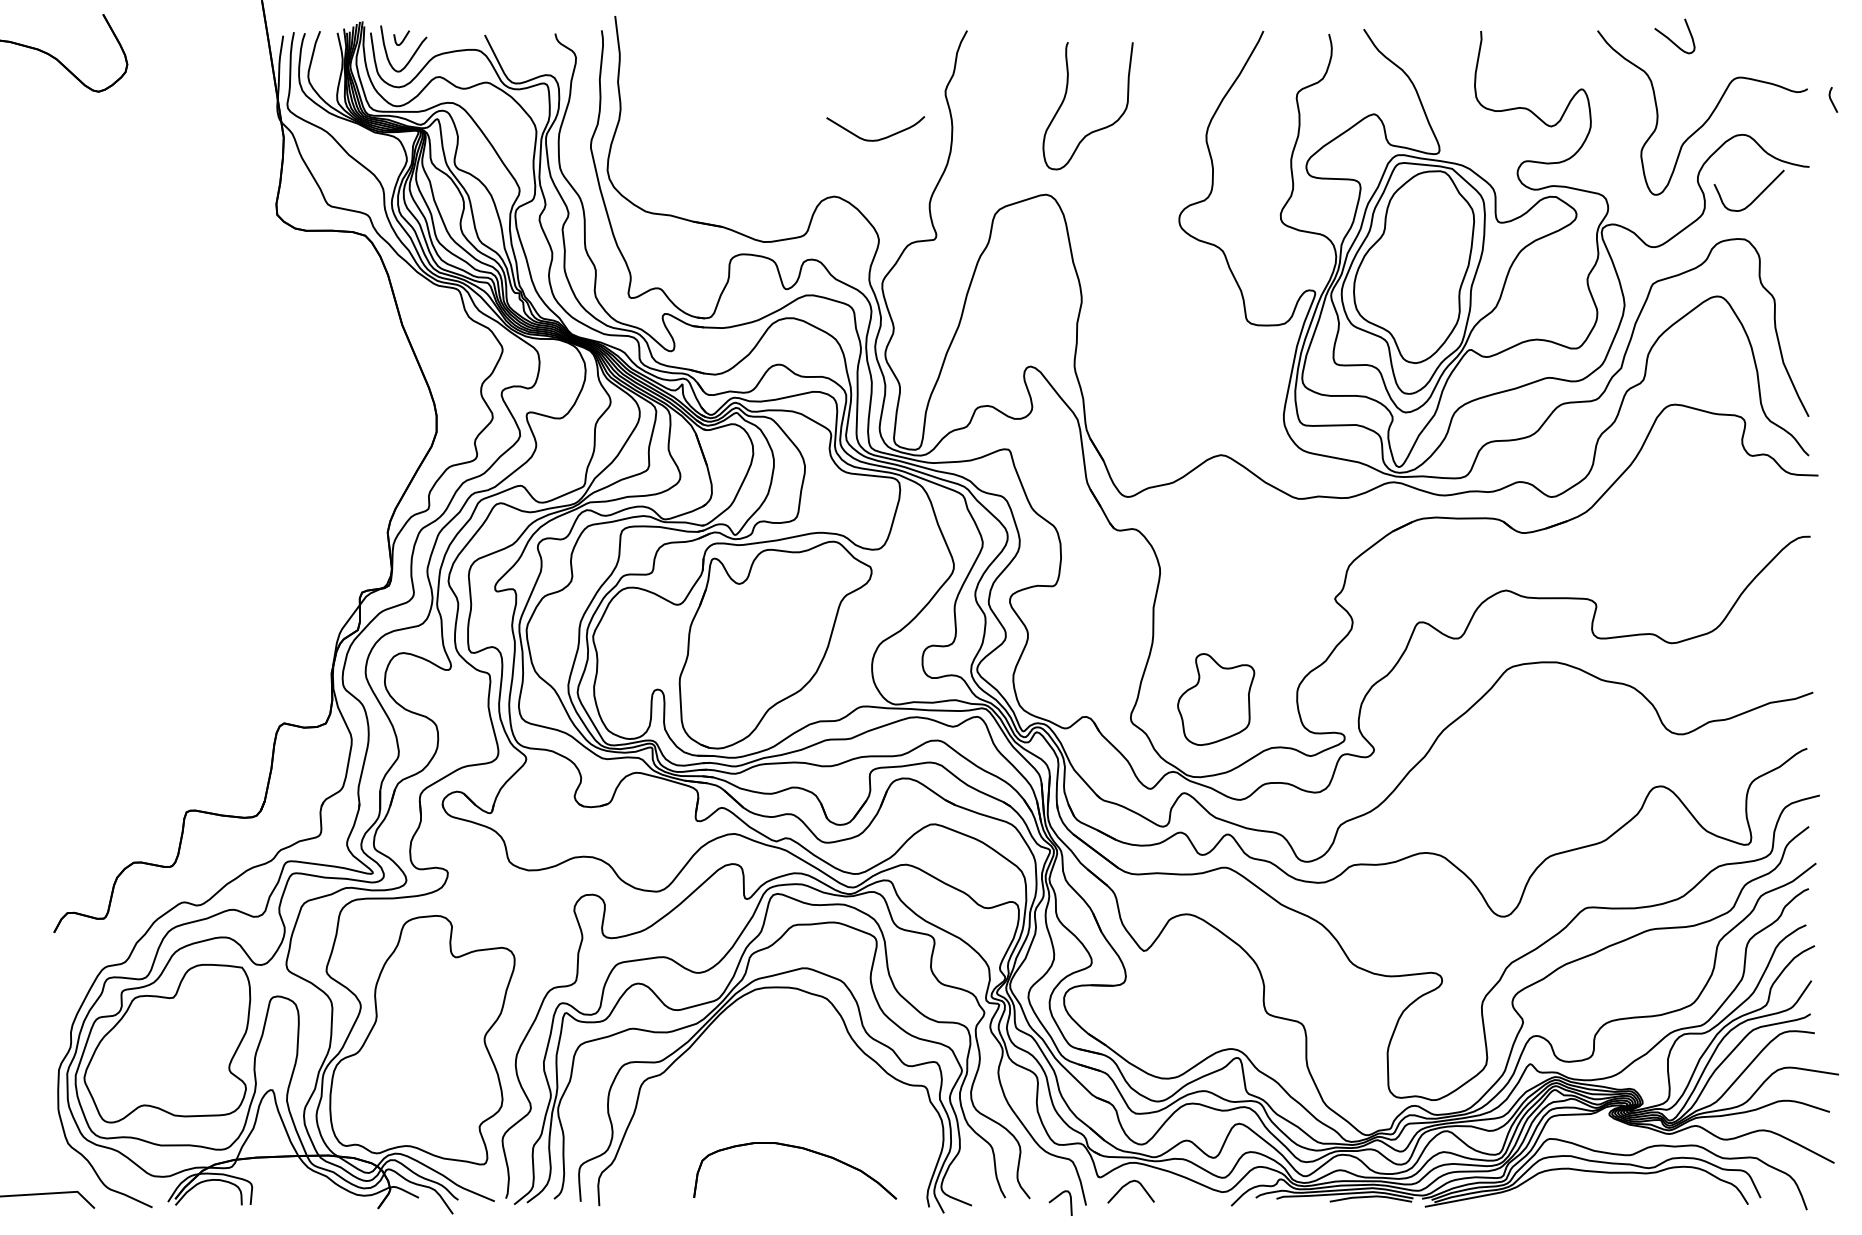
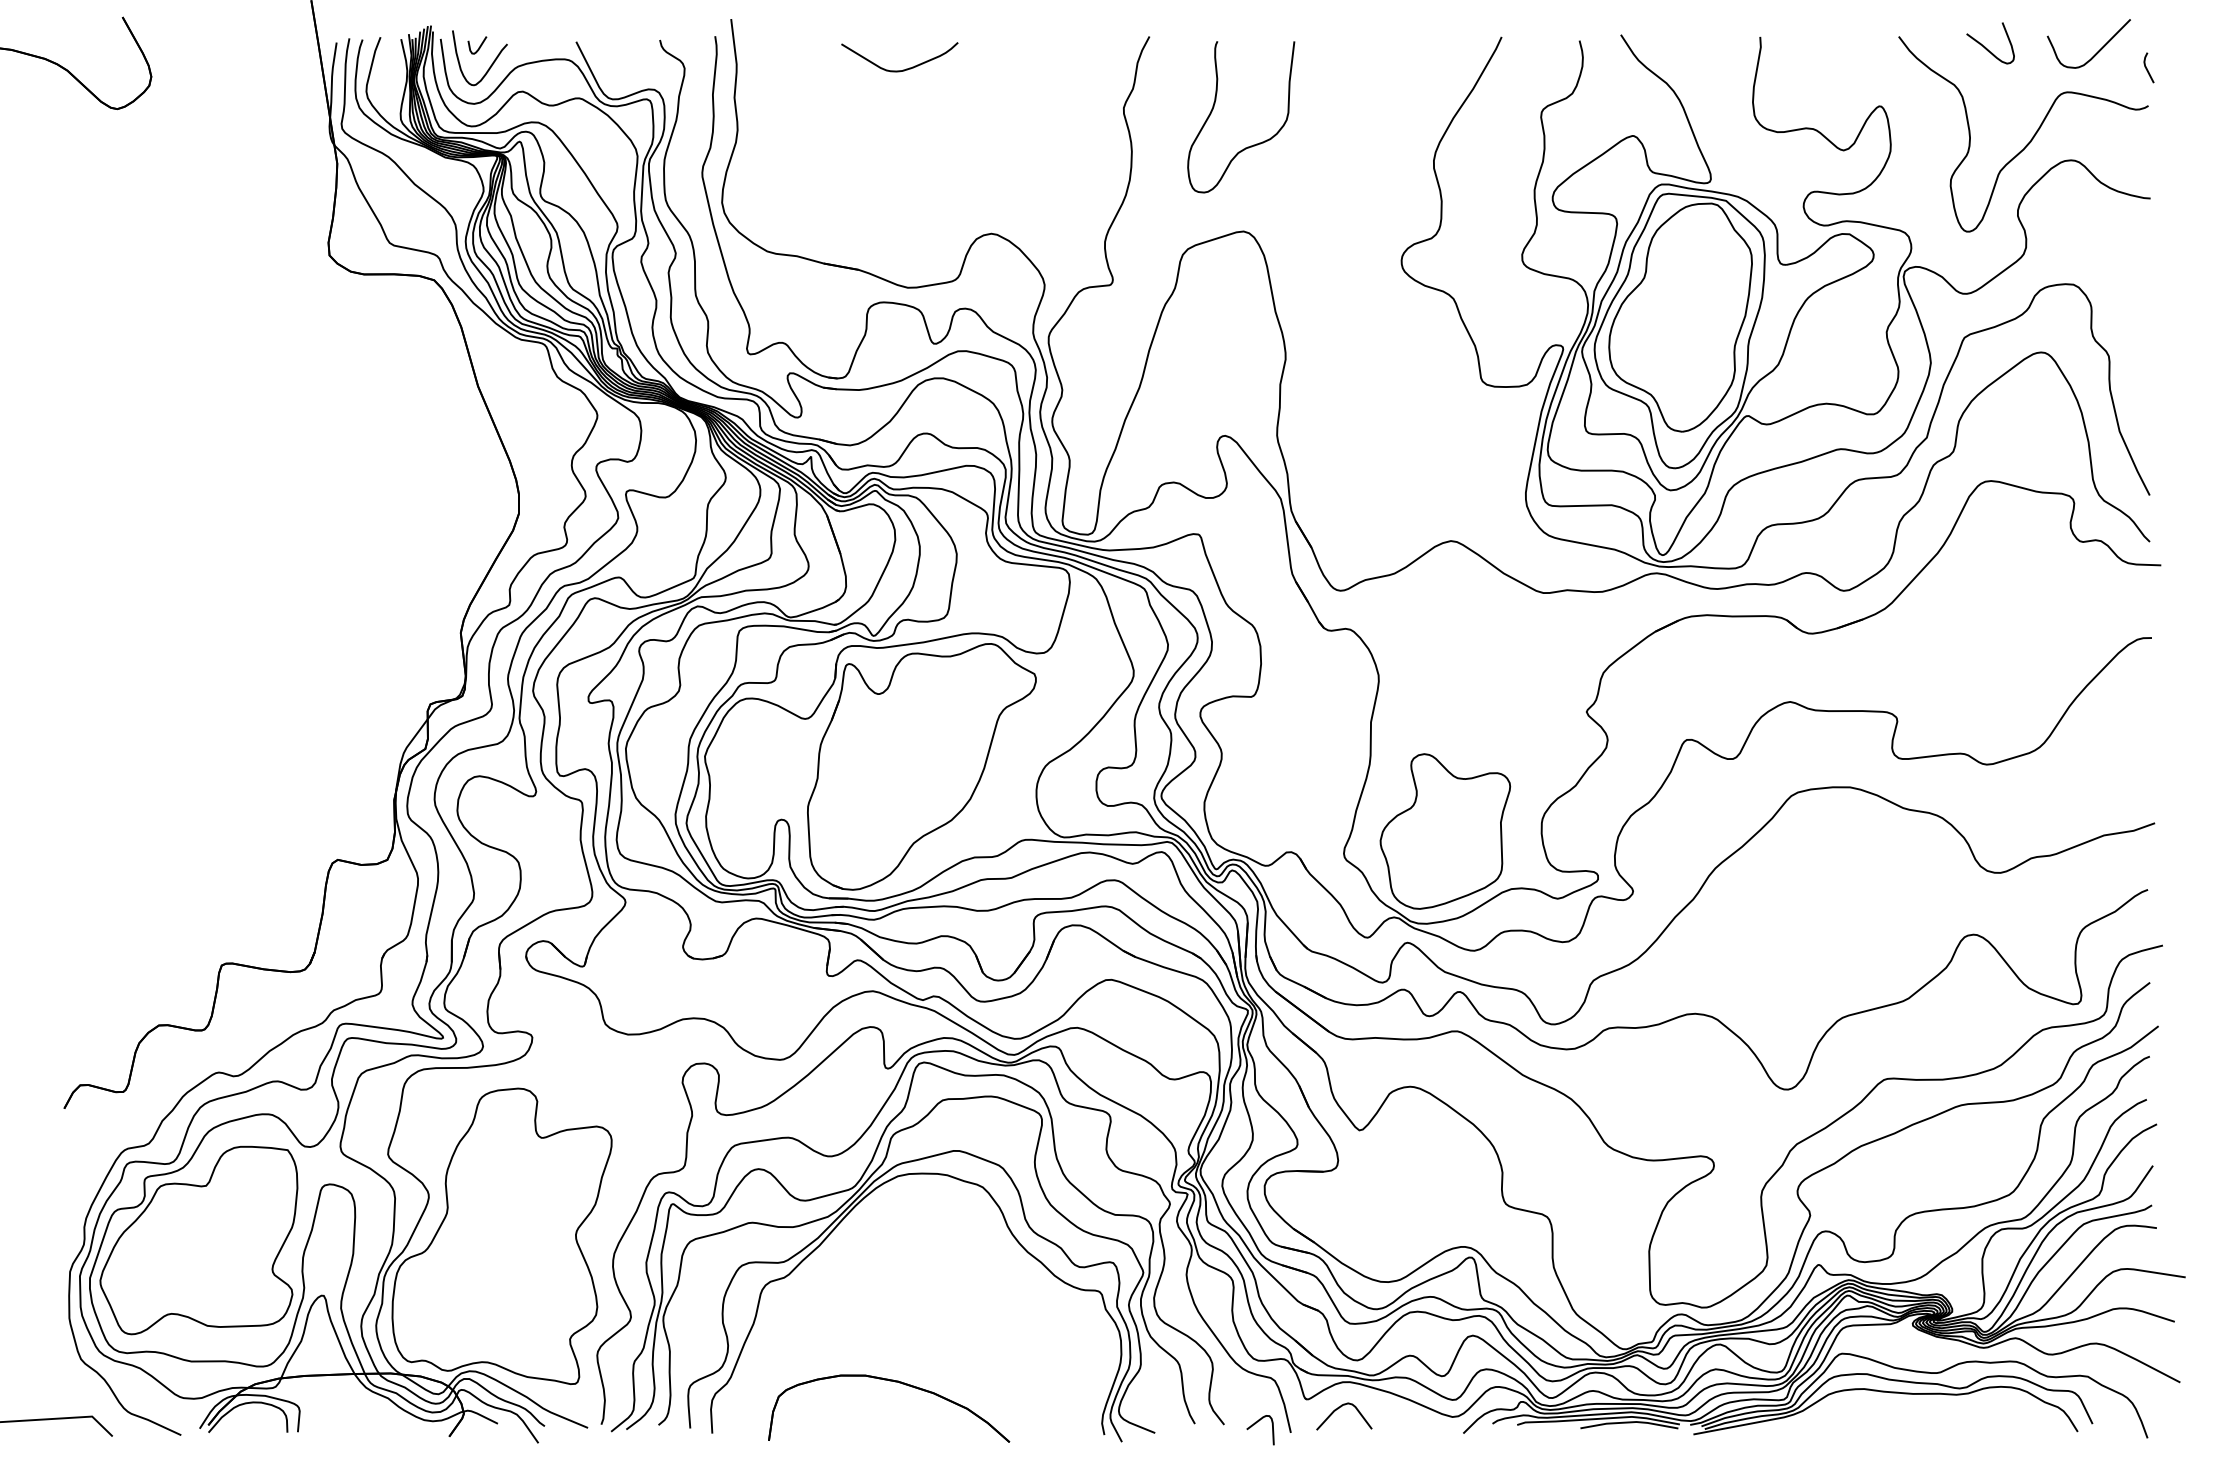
curve: (1065, 97) -> (1214, 107), moved
line: (1832, 100) -> (2147, 68), moved
curve: (878, 139) -> (903, 69), moved
curve: (1756, 197) -> (2097, 51), moved
part: (1216, 699) -> (1445, 831), size x1.43
part: (800, 1148) -> (895, 1382), moved

